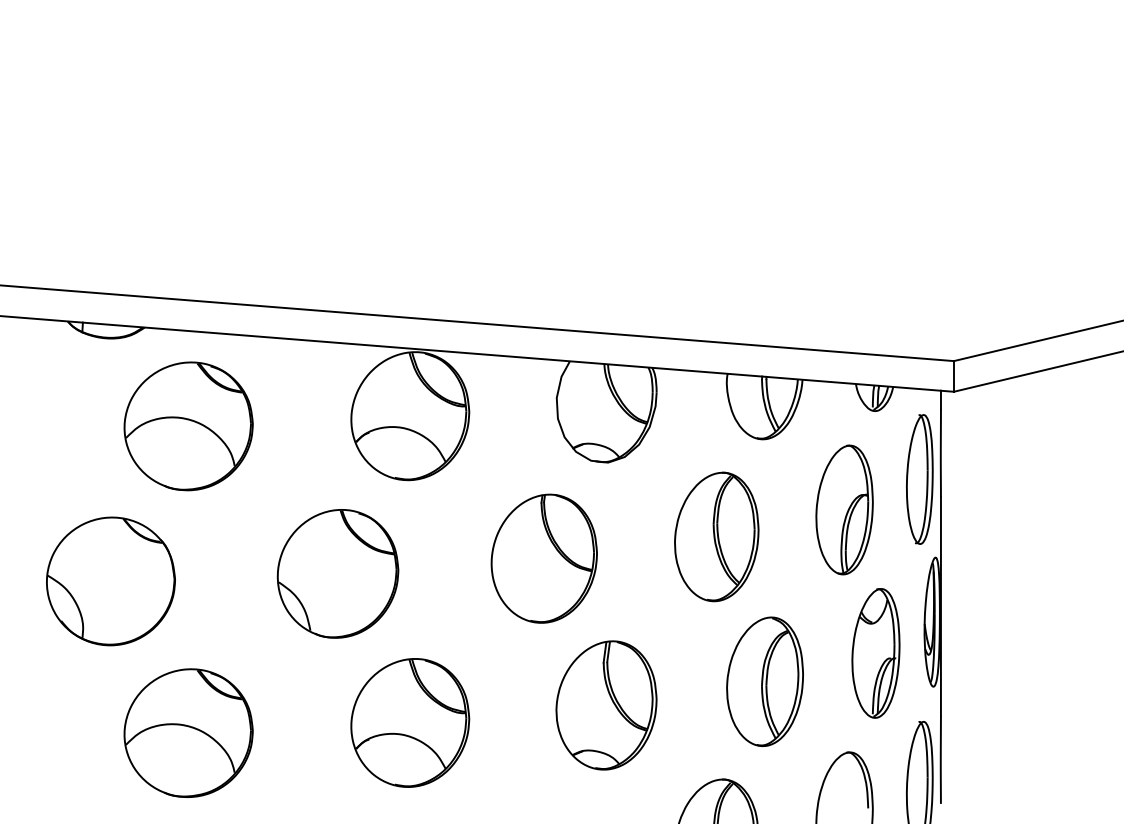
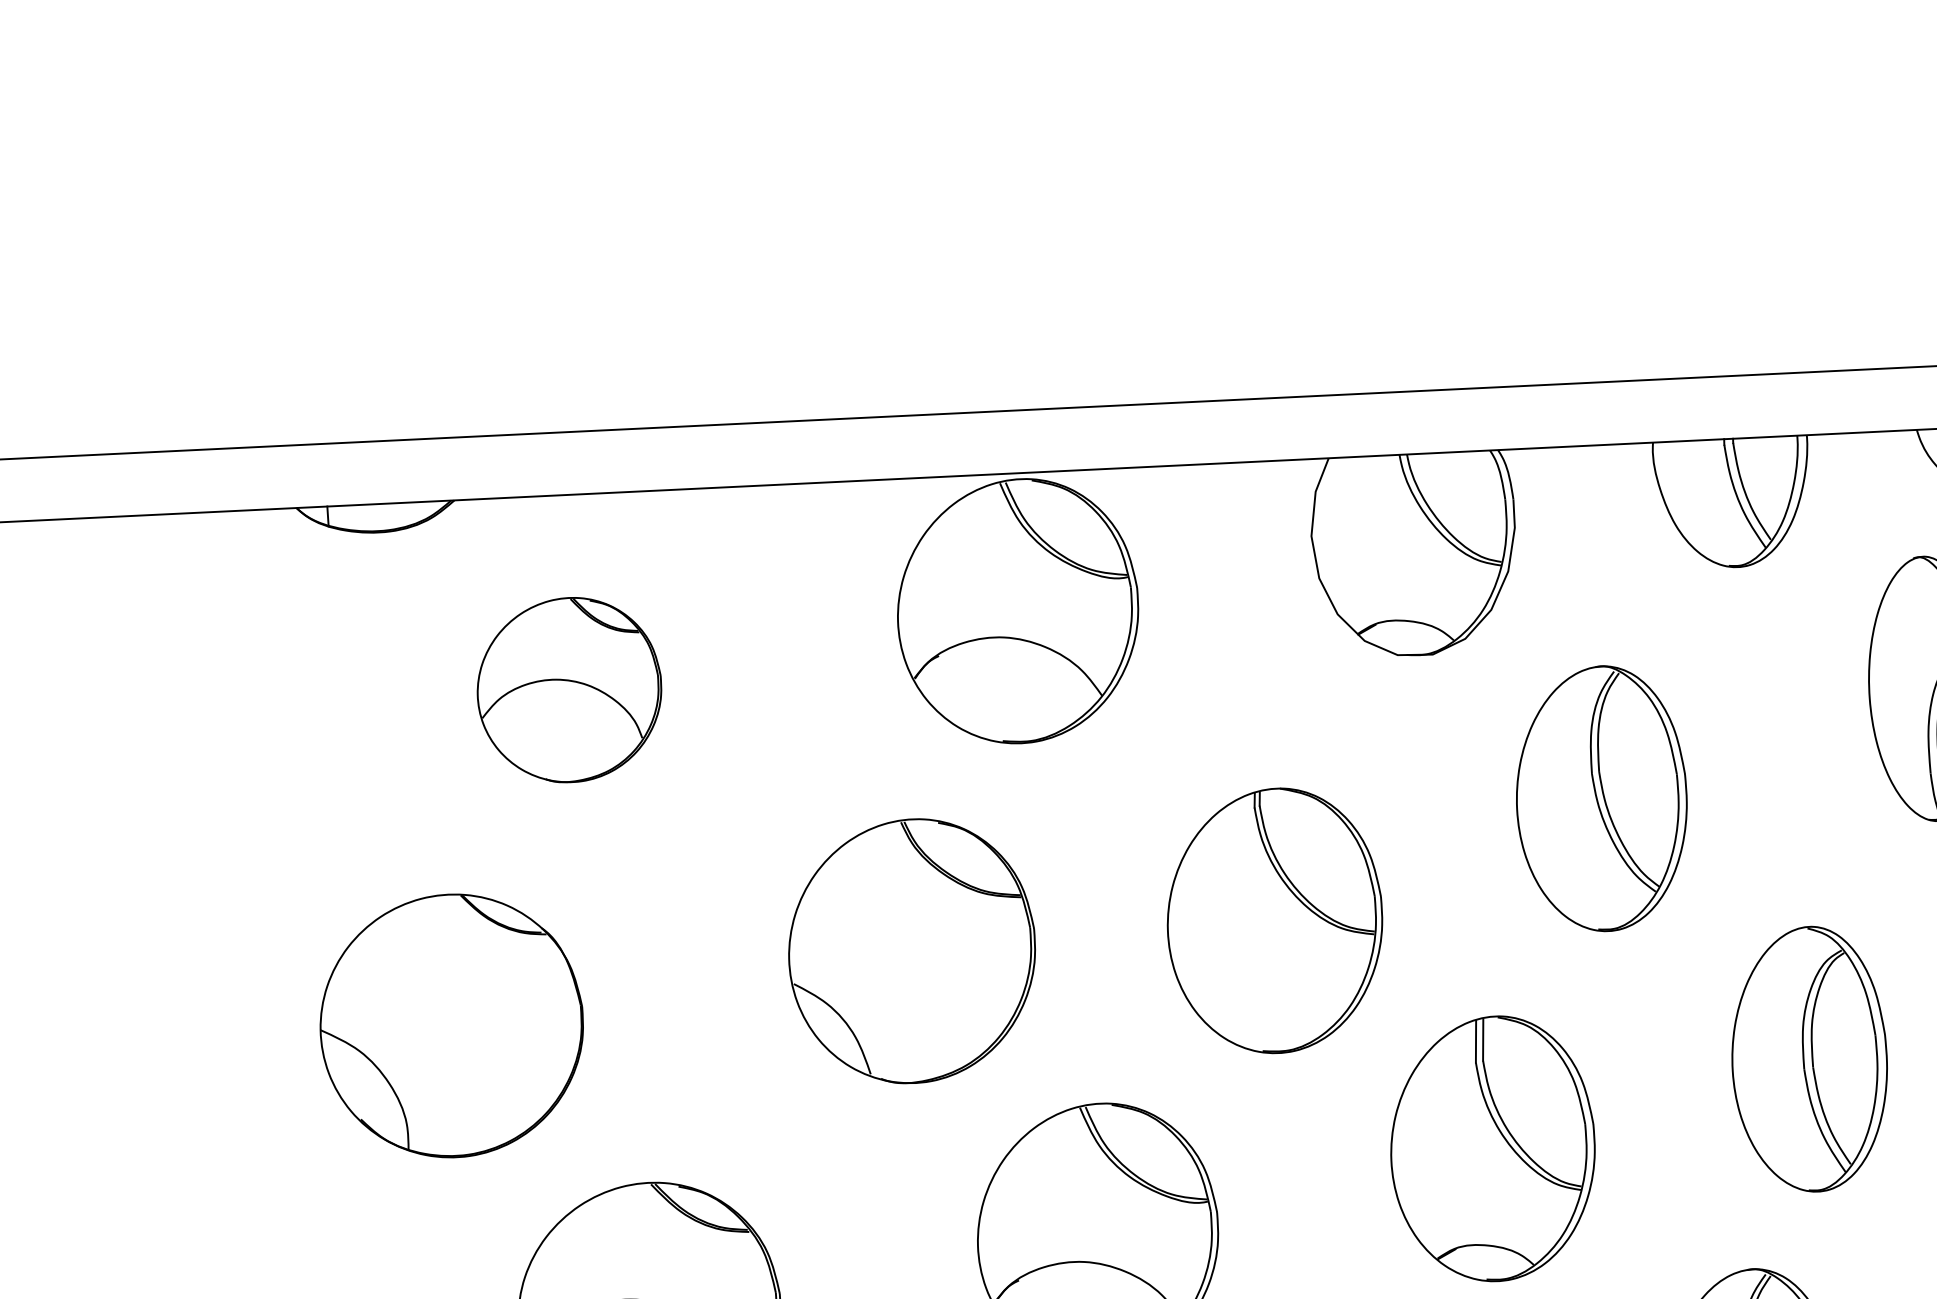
part: (188, 426) -> (569, 690), size x0.7
part: (716, 536) -> (1600, 798), moved
part: (543, 558) -> (1273, 920), moved

